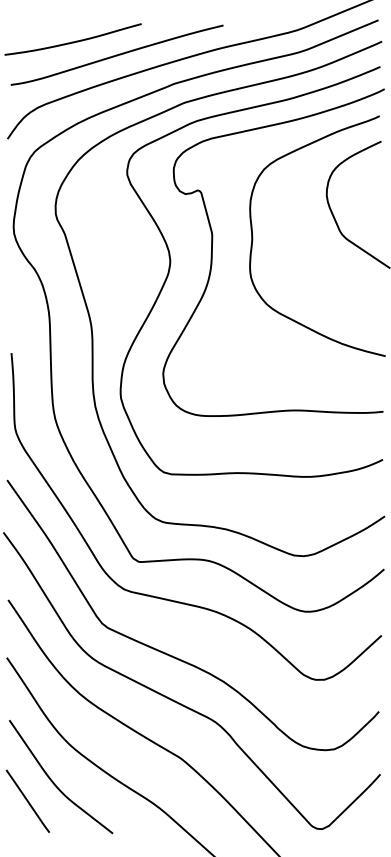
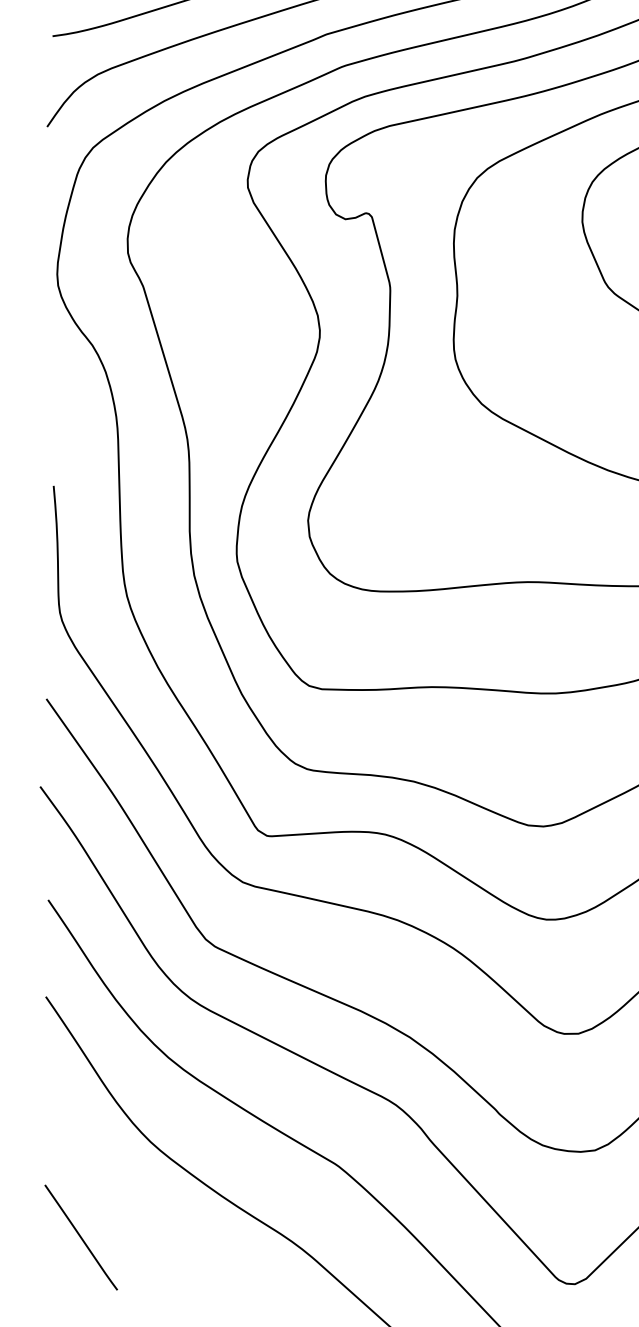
curve: (55, 783) -> (127, 1207), removed

